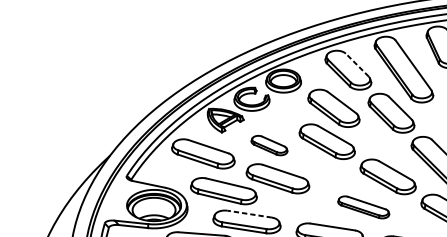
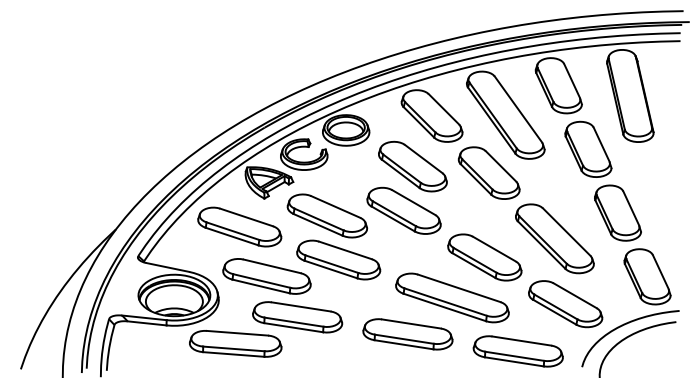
line: (356, 65) -> (443, 109), dashed -> solid
part: (269, 145) -> (327, 215), size x1.67
part: (363, 207) -> (452, 297), size x1.67
line: (249, 213) -> (301, 306), dashed -> solid

